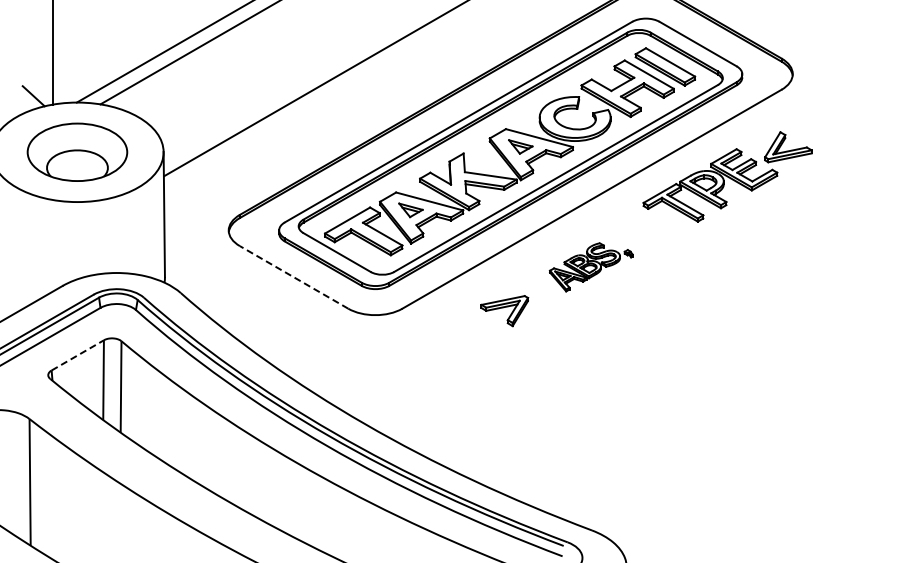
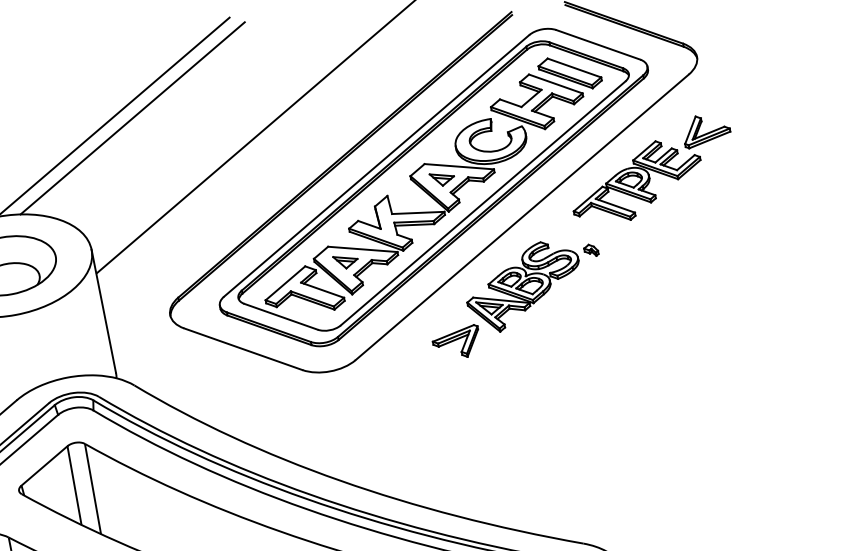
part: (591, 267) -> (534, 284), size x1.67
line: (294, 277) -> (243, 349), dashed -> solid
line: (78, 355) -> (45, 465), dashed -> solid

